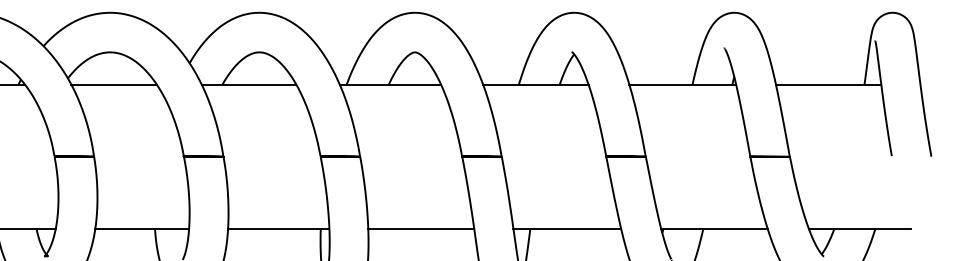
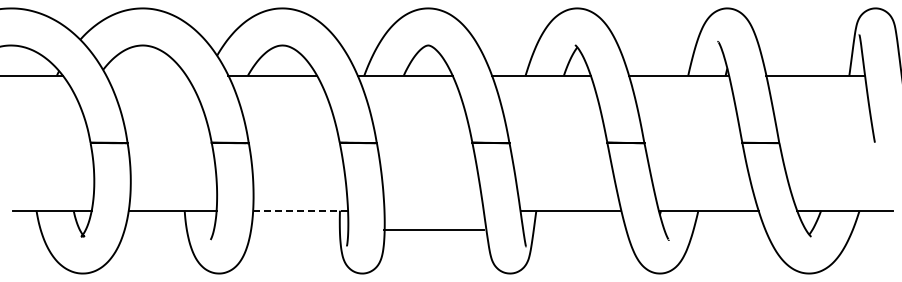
line: (114, 84) -> (146, 75), removed
line: (279, 228) -> (301, 210), solid -> dashed
line: (420, 228) -> (433, 229), moved

